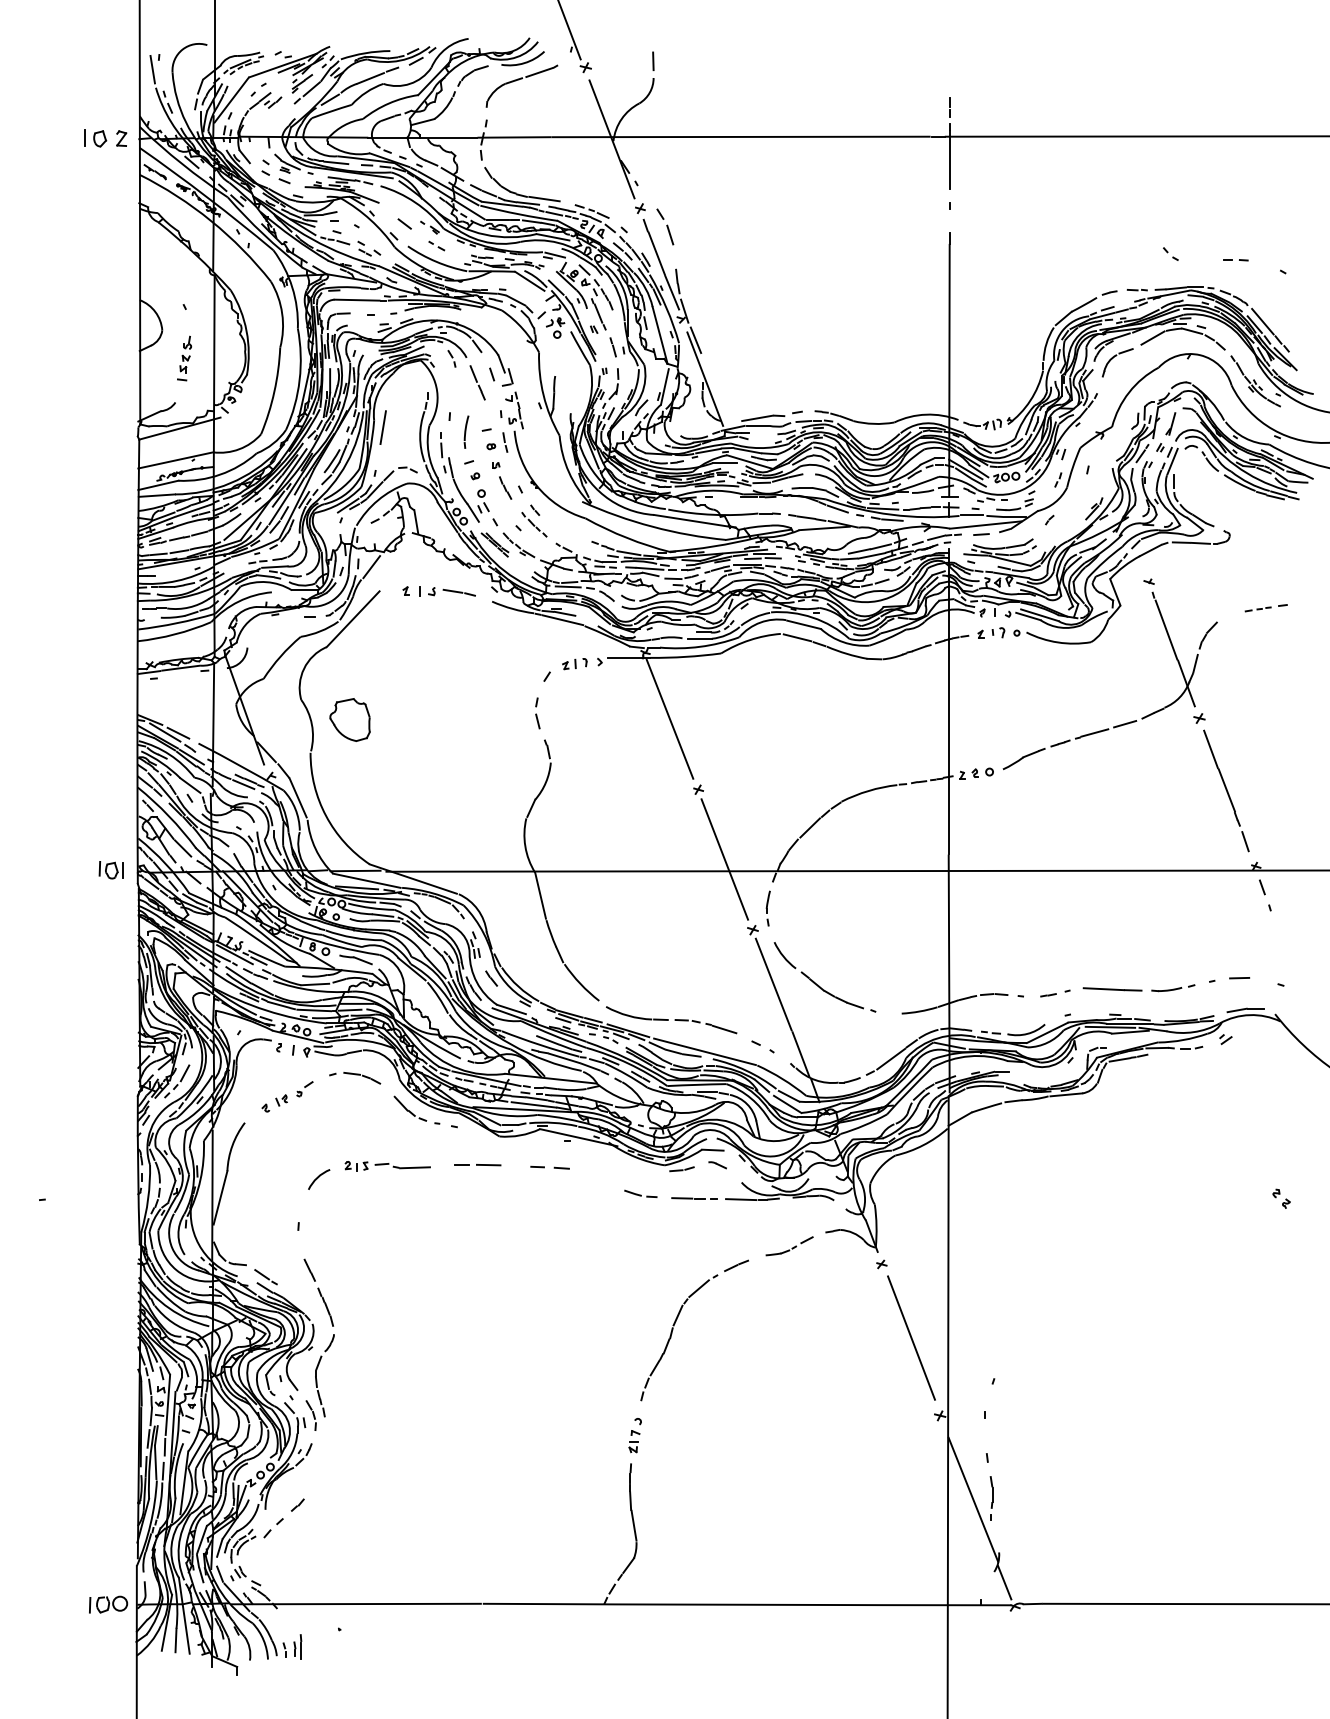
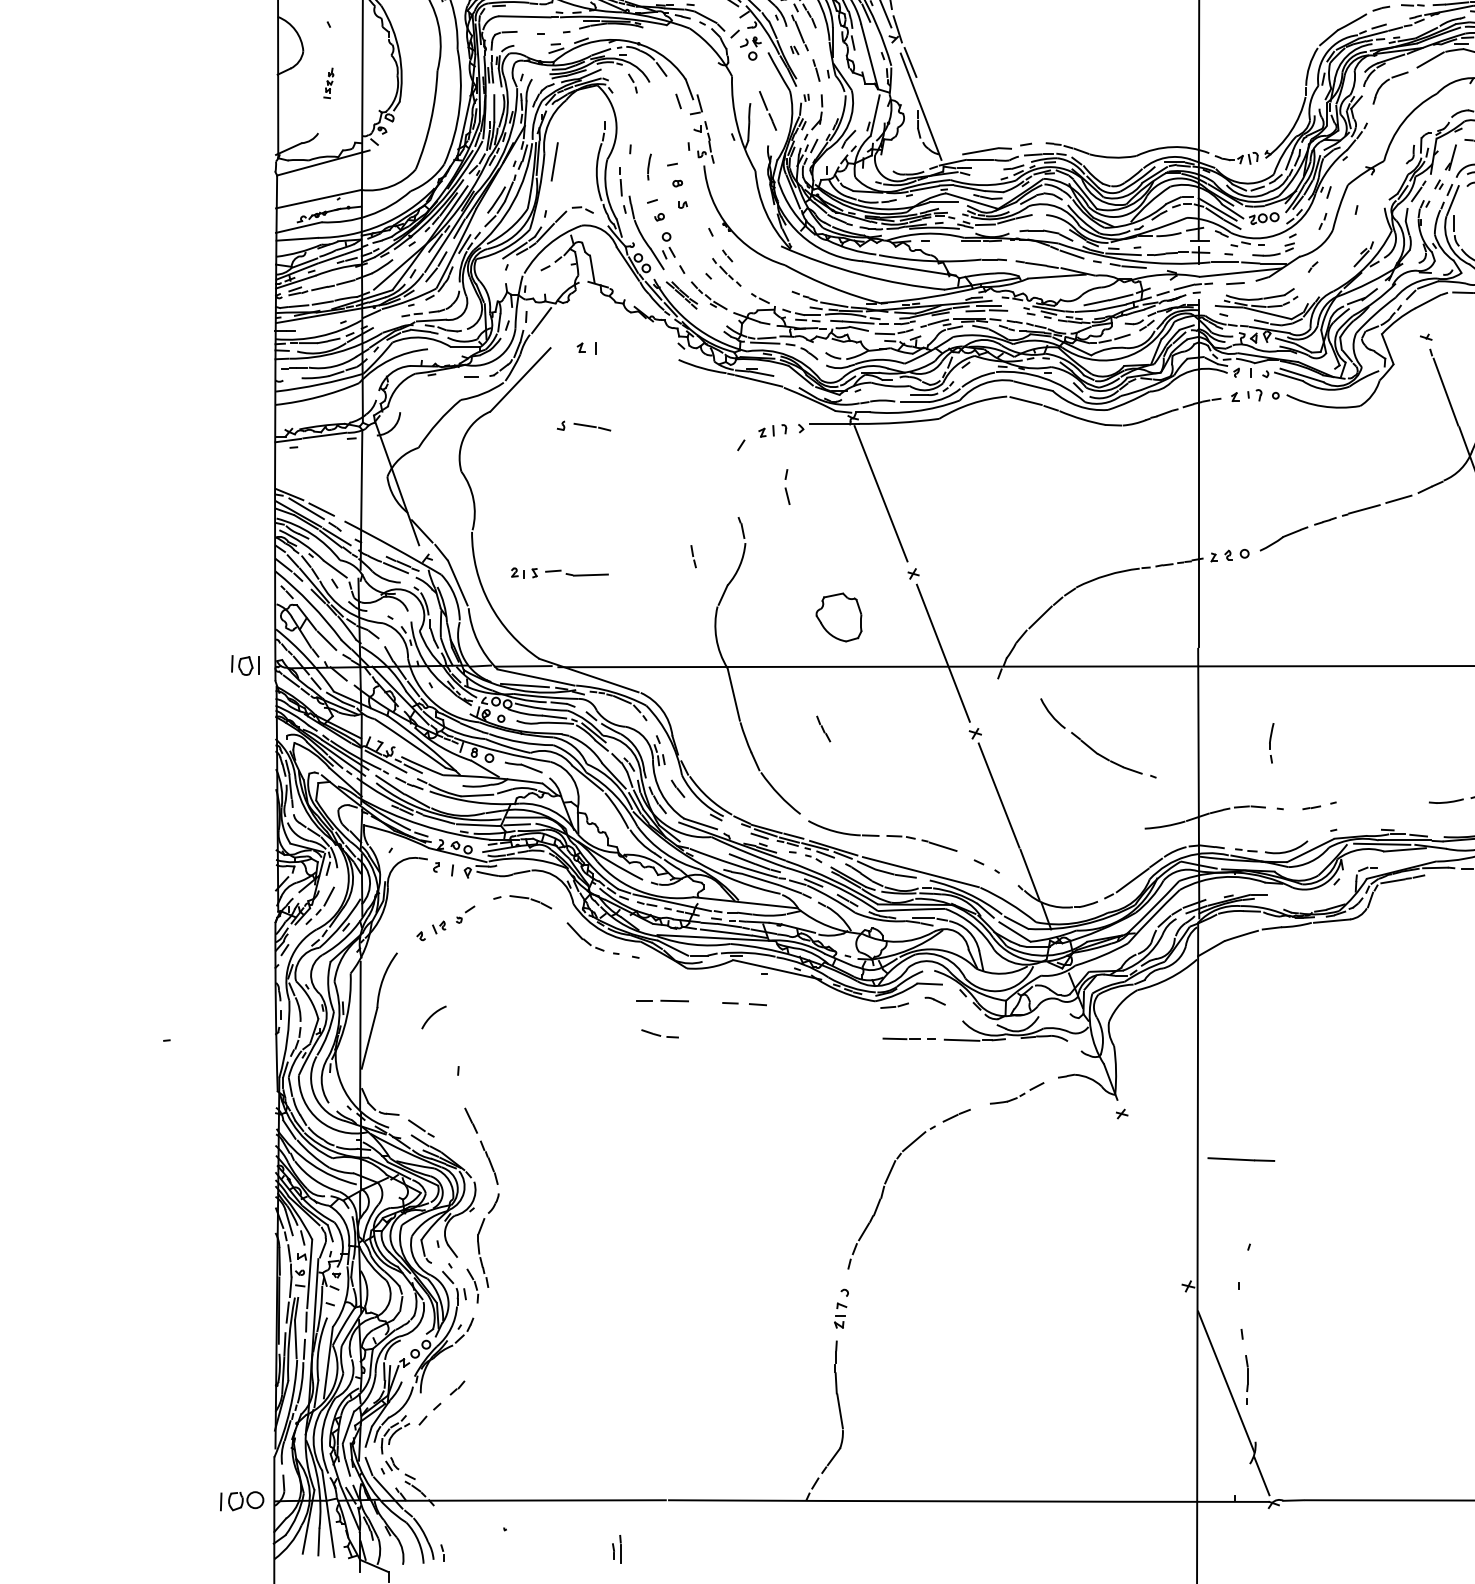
part: (184, 358) -> (328, 83), size x0.6
line: (477, 382) -> (767, 110), moved
part: (466, 431) -> (649, 166), size x0.7
line: (505, 442) -> (693, 556), moved
line: (505, 487) -> (823, 728), moved
part: (451, 591) -> (583, 425), moved
part: (537, 713) -> (787, 487), moved
part: (349, 719) -> (838, 616), moved
part: (767, 908) -> (1270, 743), moved
part: (818, 984) -> (1090, 746), moved
line: (1112, 989) -> (1241, 1159), moved
part: (387, 1166) -> (559, 573), moved
arc: (318, 1178) -> (433, 1016), moved
part: (640, 1193) -> (659, 1033), moved
line: (911, 1337) -> (1155, 1197), removed
part: (297, 1646) -> (616, 1548), moved

